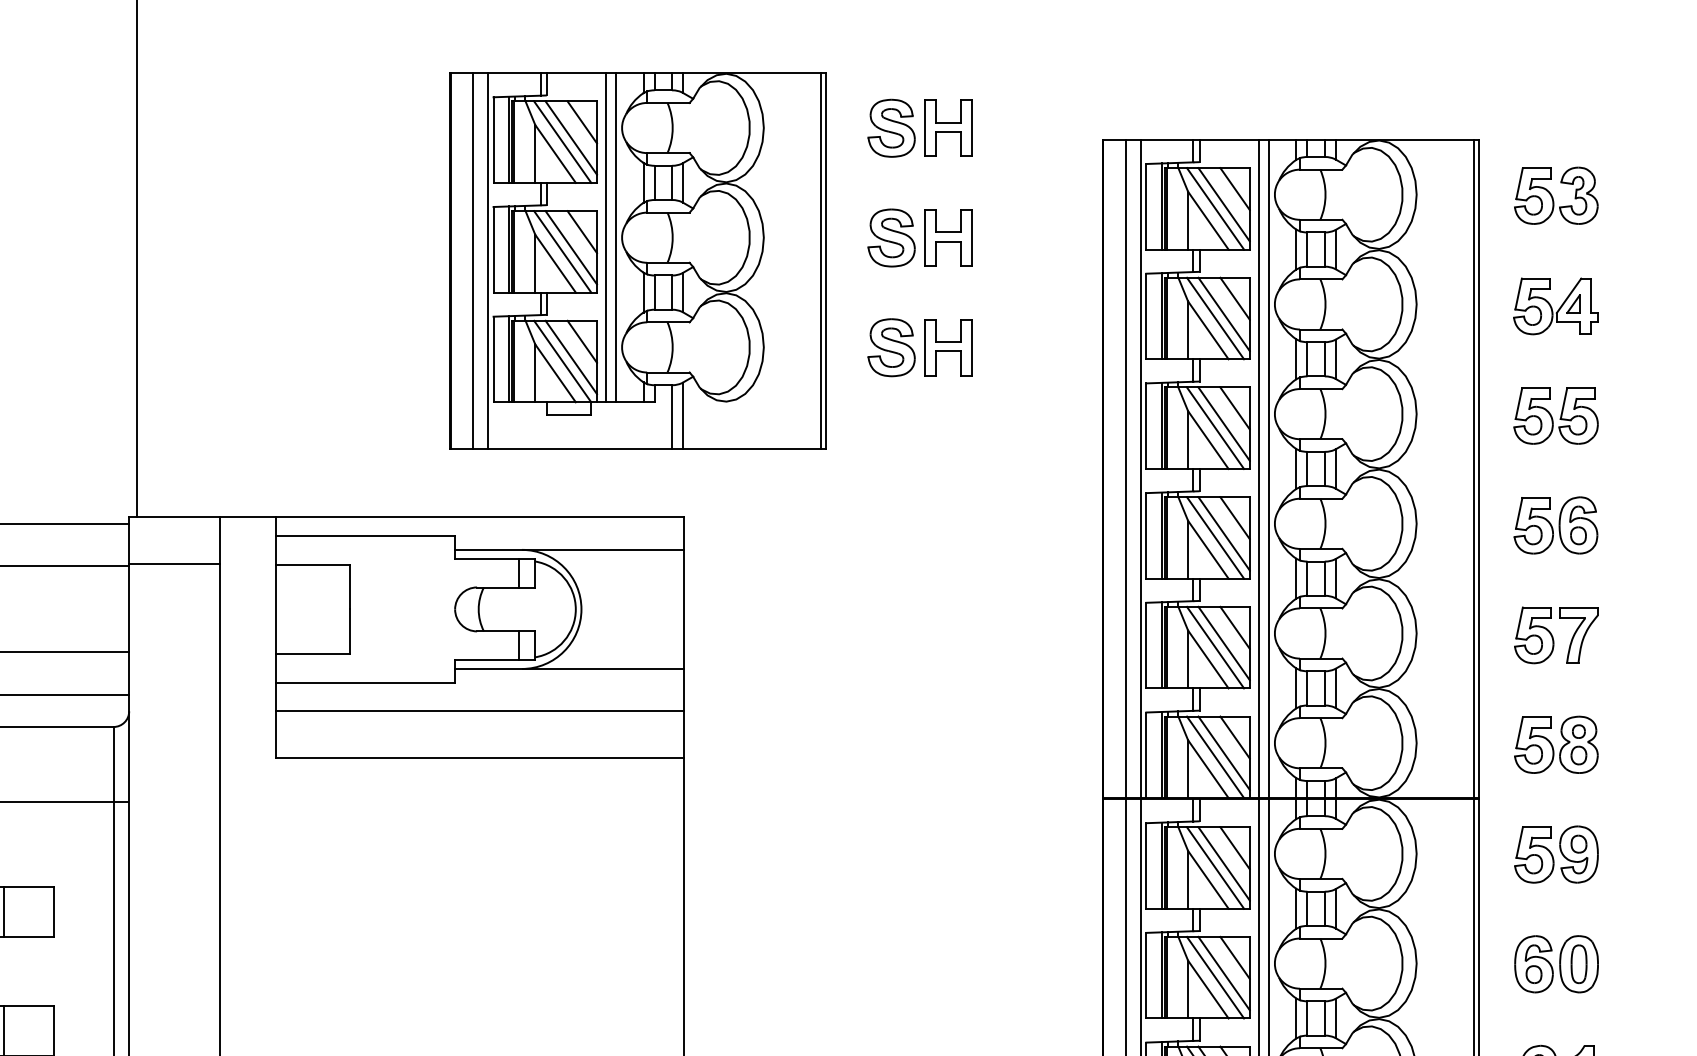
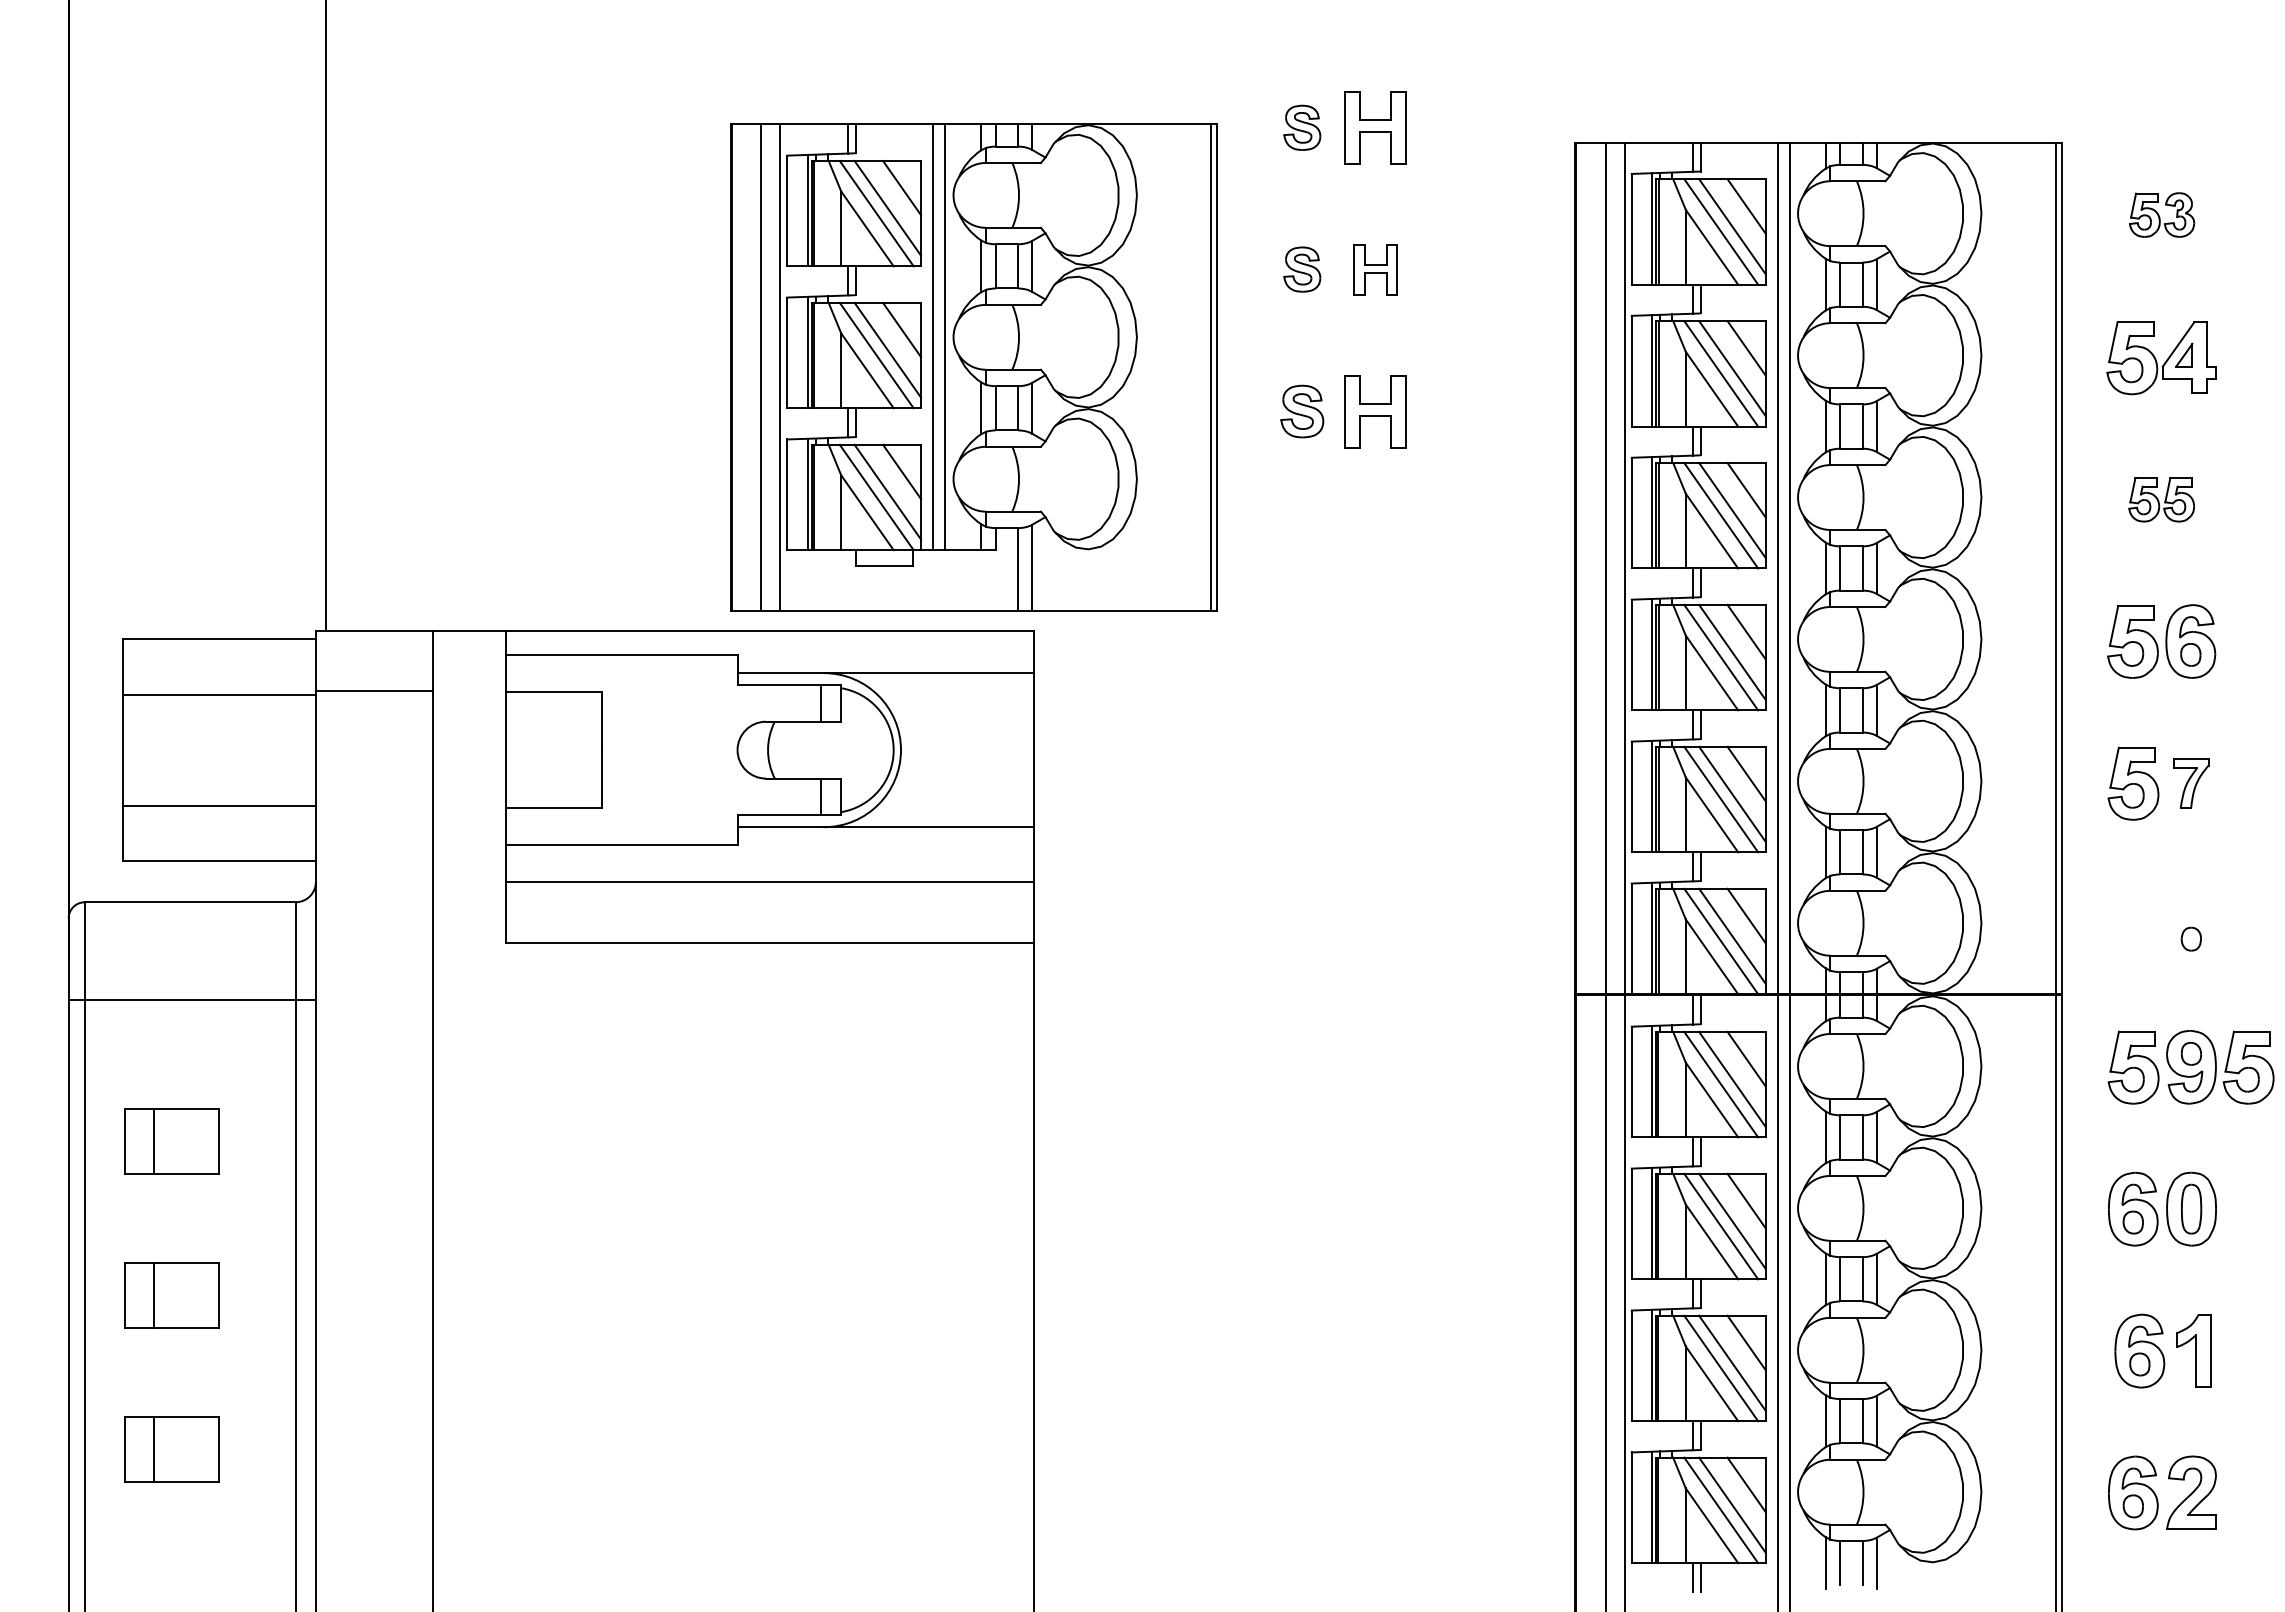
part: (891, 128) -> (1302, 127), size x0.6
part: (1555, 195) -> (2161, 214), size x0.6
part: (891, 237) -> (1302, 269), size x0.6
part: (948, 237) -> (1375, 269), size x0.7
part: (637, 261) -> (973, 367), moved
part: (891, 347) -> (1302, 411), size x0.7
part: (1555, 415) -> (2161, 499), size x0.6
part: (1579, 635) -> (2191, 783), size x0.7
part: (1555, 744) -> (2161, 925), removed
part: (1623, 854) -> (2248, 1067), added

